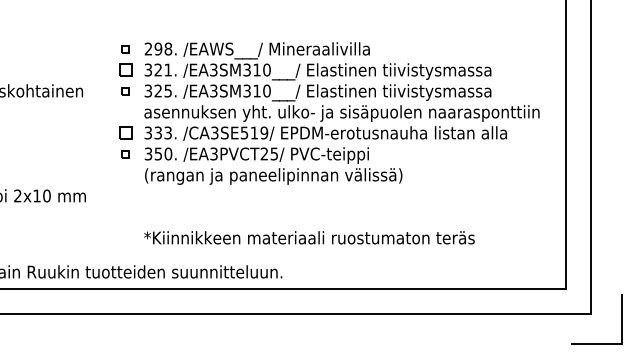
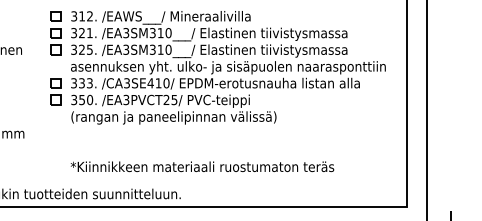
part: (125, 48) -> (55, 15), size x1.67
text: (158, 48) -> (82, 15), 298. -> 312.
part: (125, 90) -> (55, 49), size x1.67
text: (253, 132) -> (157, 82), /CA3SE519/ -> /CA3SE410/
part: (125, 153) -> (55, 99), size x1.67

